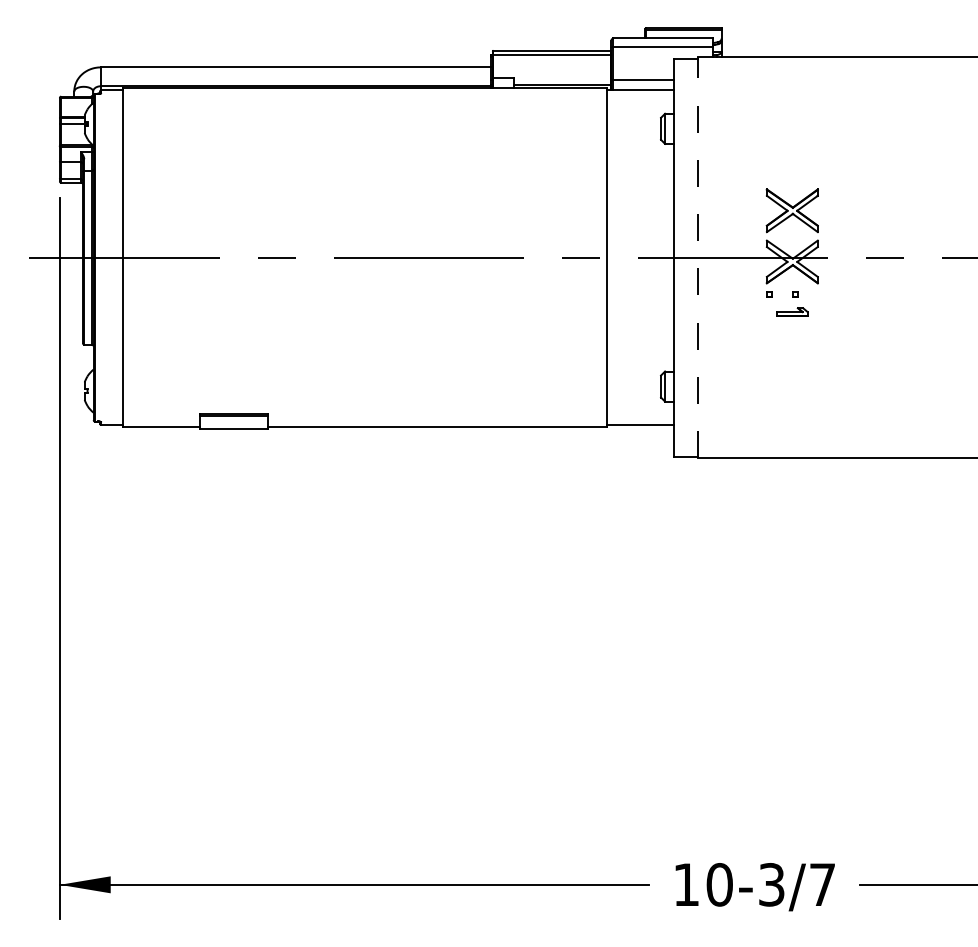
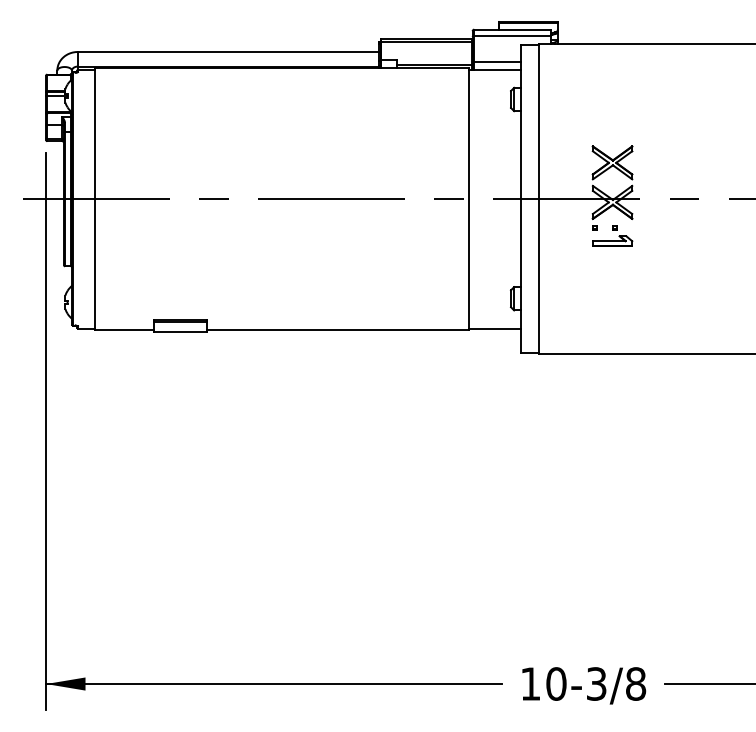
line: (697, 257) -> (539, 198), dashed -> solid
part: (792, 311) -> (612, 240), size x1.67
text: (822, 884) -> (635, 683), 10-3/7 -> 10-3/8

